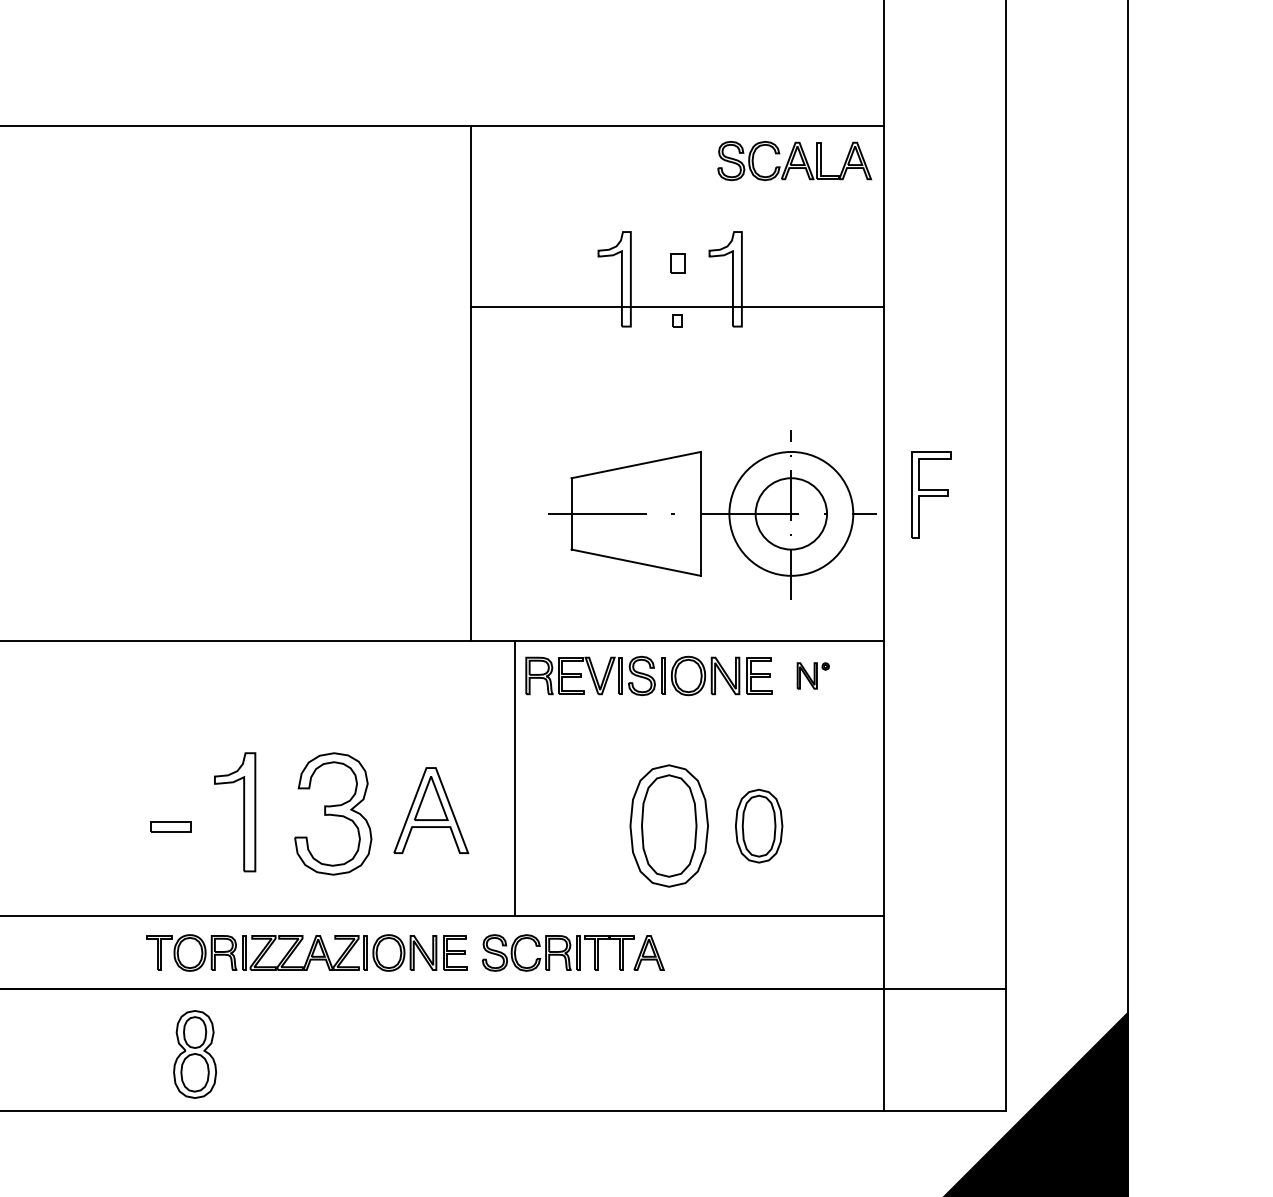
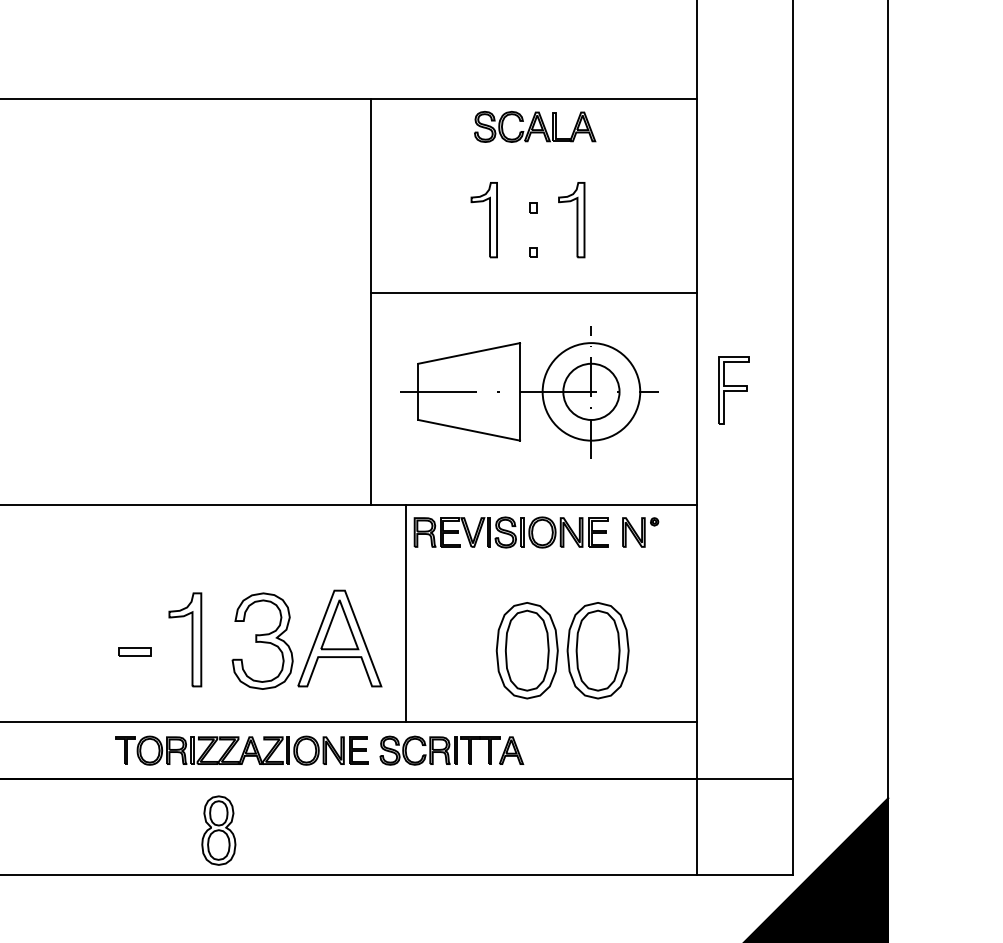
part: (795, 160) -> (535, 126), moved
part: (677, 263) -> (533, 207), size x0.62
line: (677, 307) -> (533, 293), moved
part: (712, 514) -> (529, 392), moved
part: (812, 675) -> (640, 532), size x1.43
part: (430, 810) -> (339, 638), size x1.43
part: (758, 825) -> (597, 650), size x1.67
part: (194, 1054) -> (218, 830), moved

